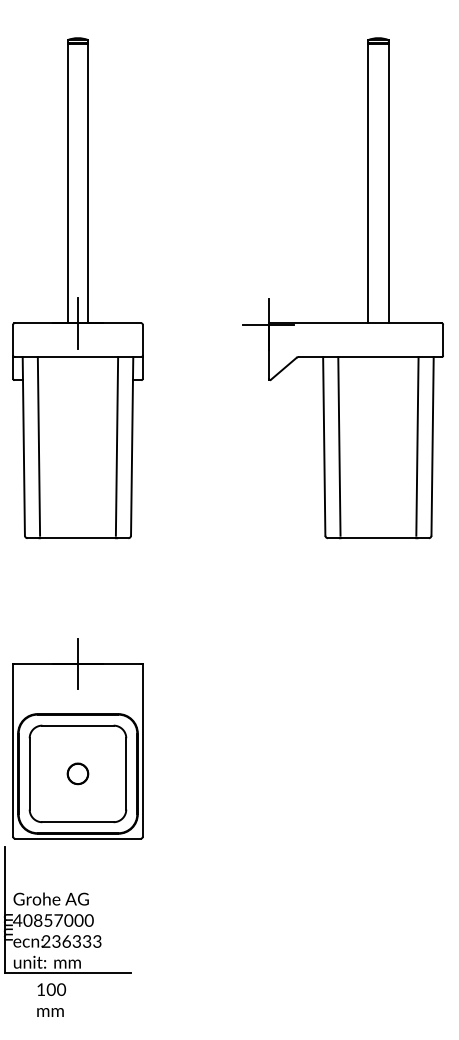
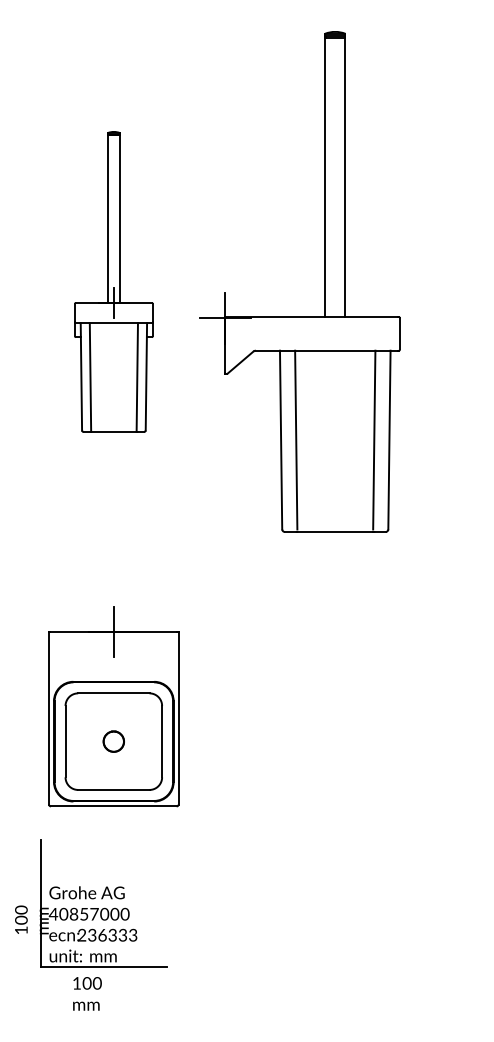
part: (77, 287) -> (113, 281), size x0.6
part: (367, 287) -> (324, 281), moved
part: (77, 738) -> (113, 706), moved

